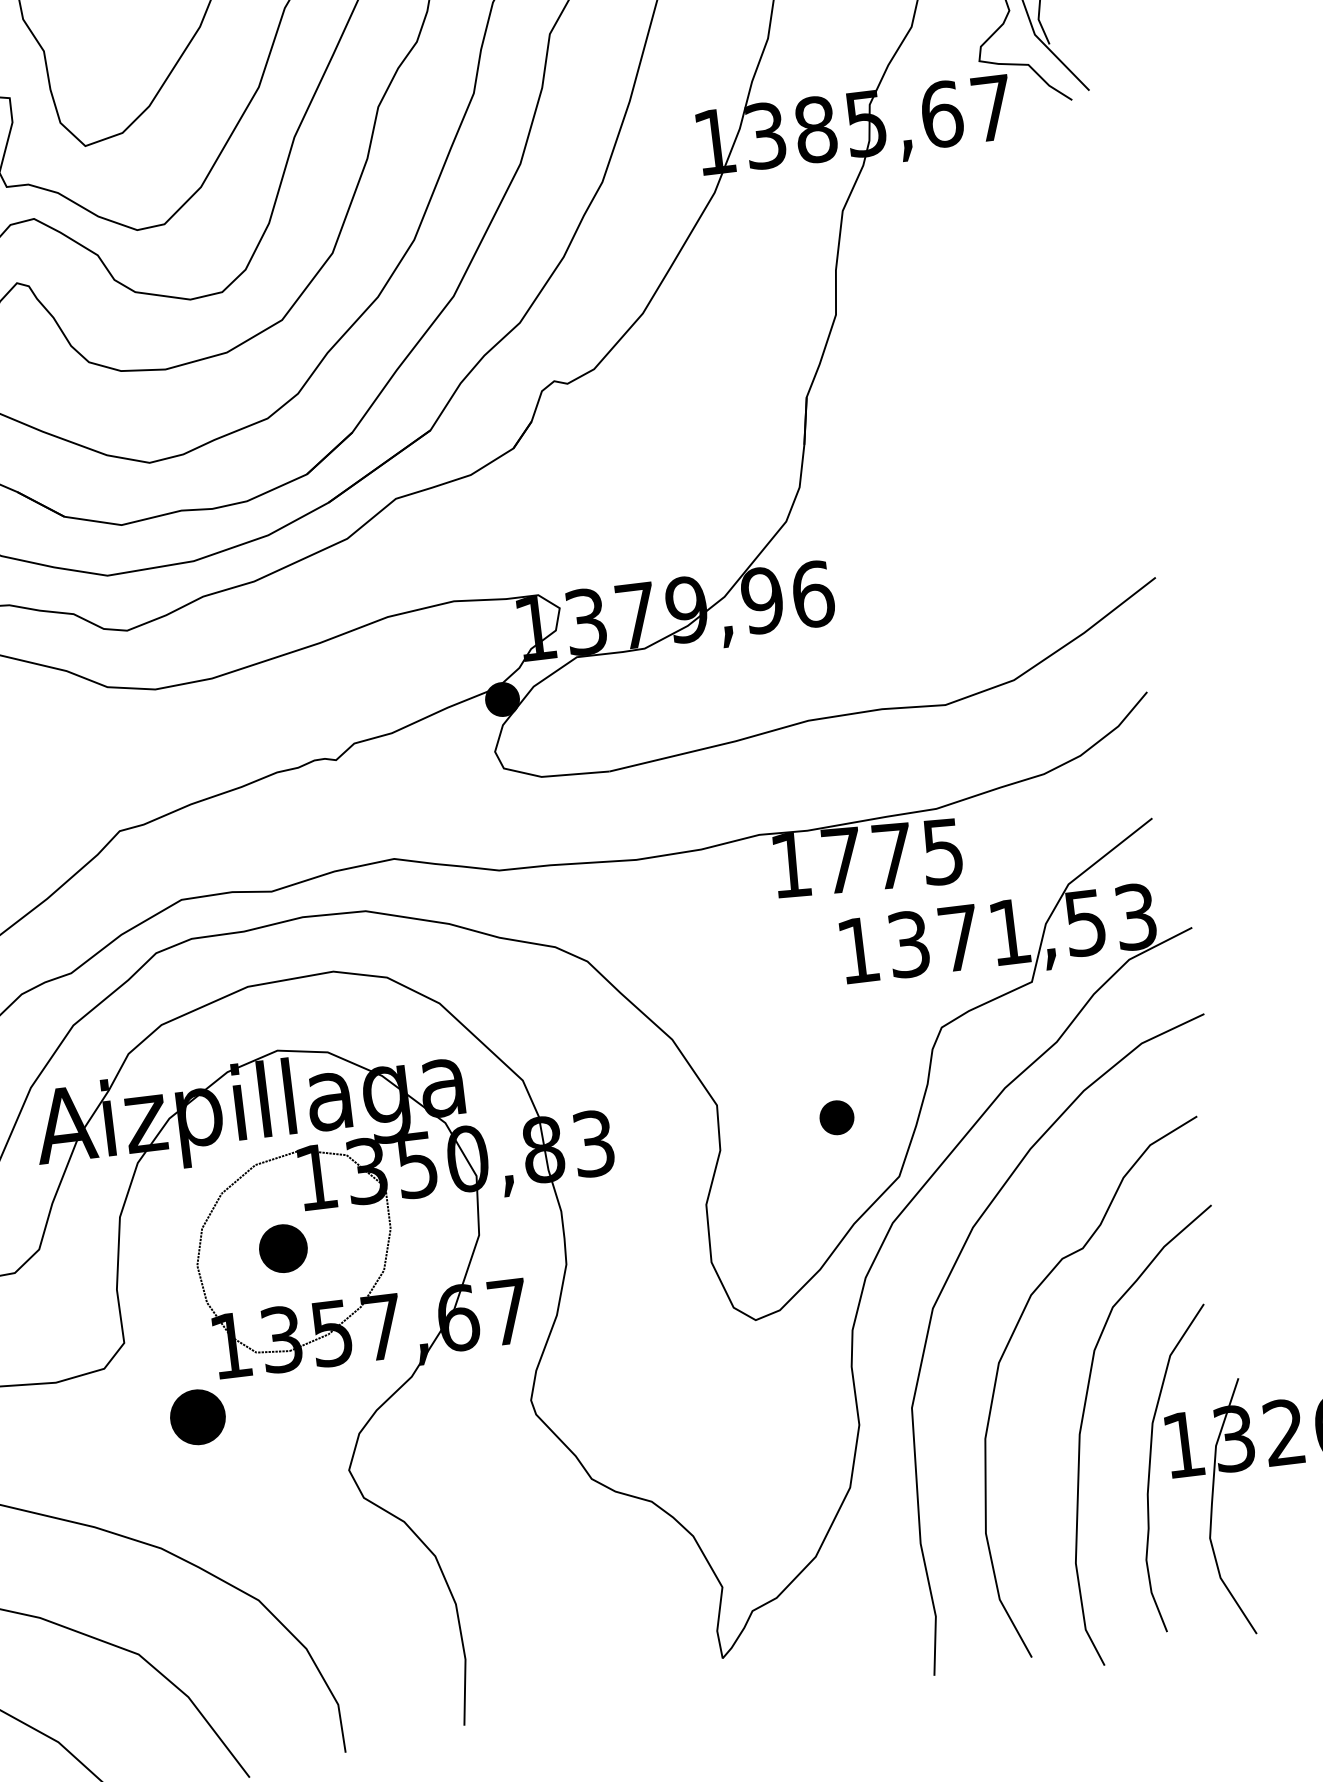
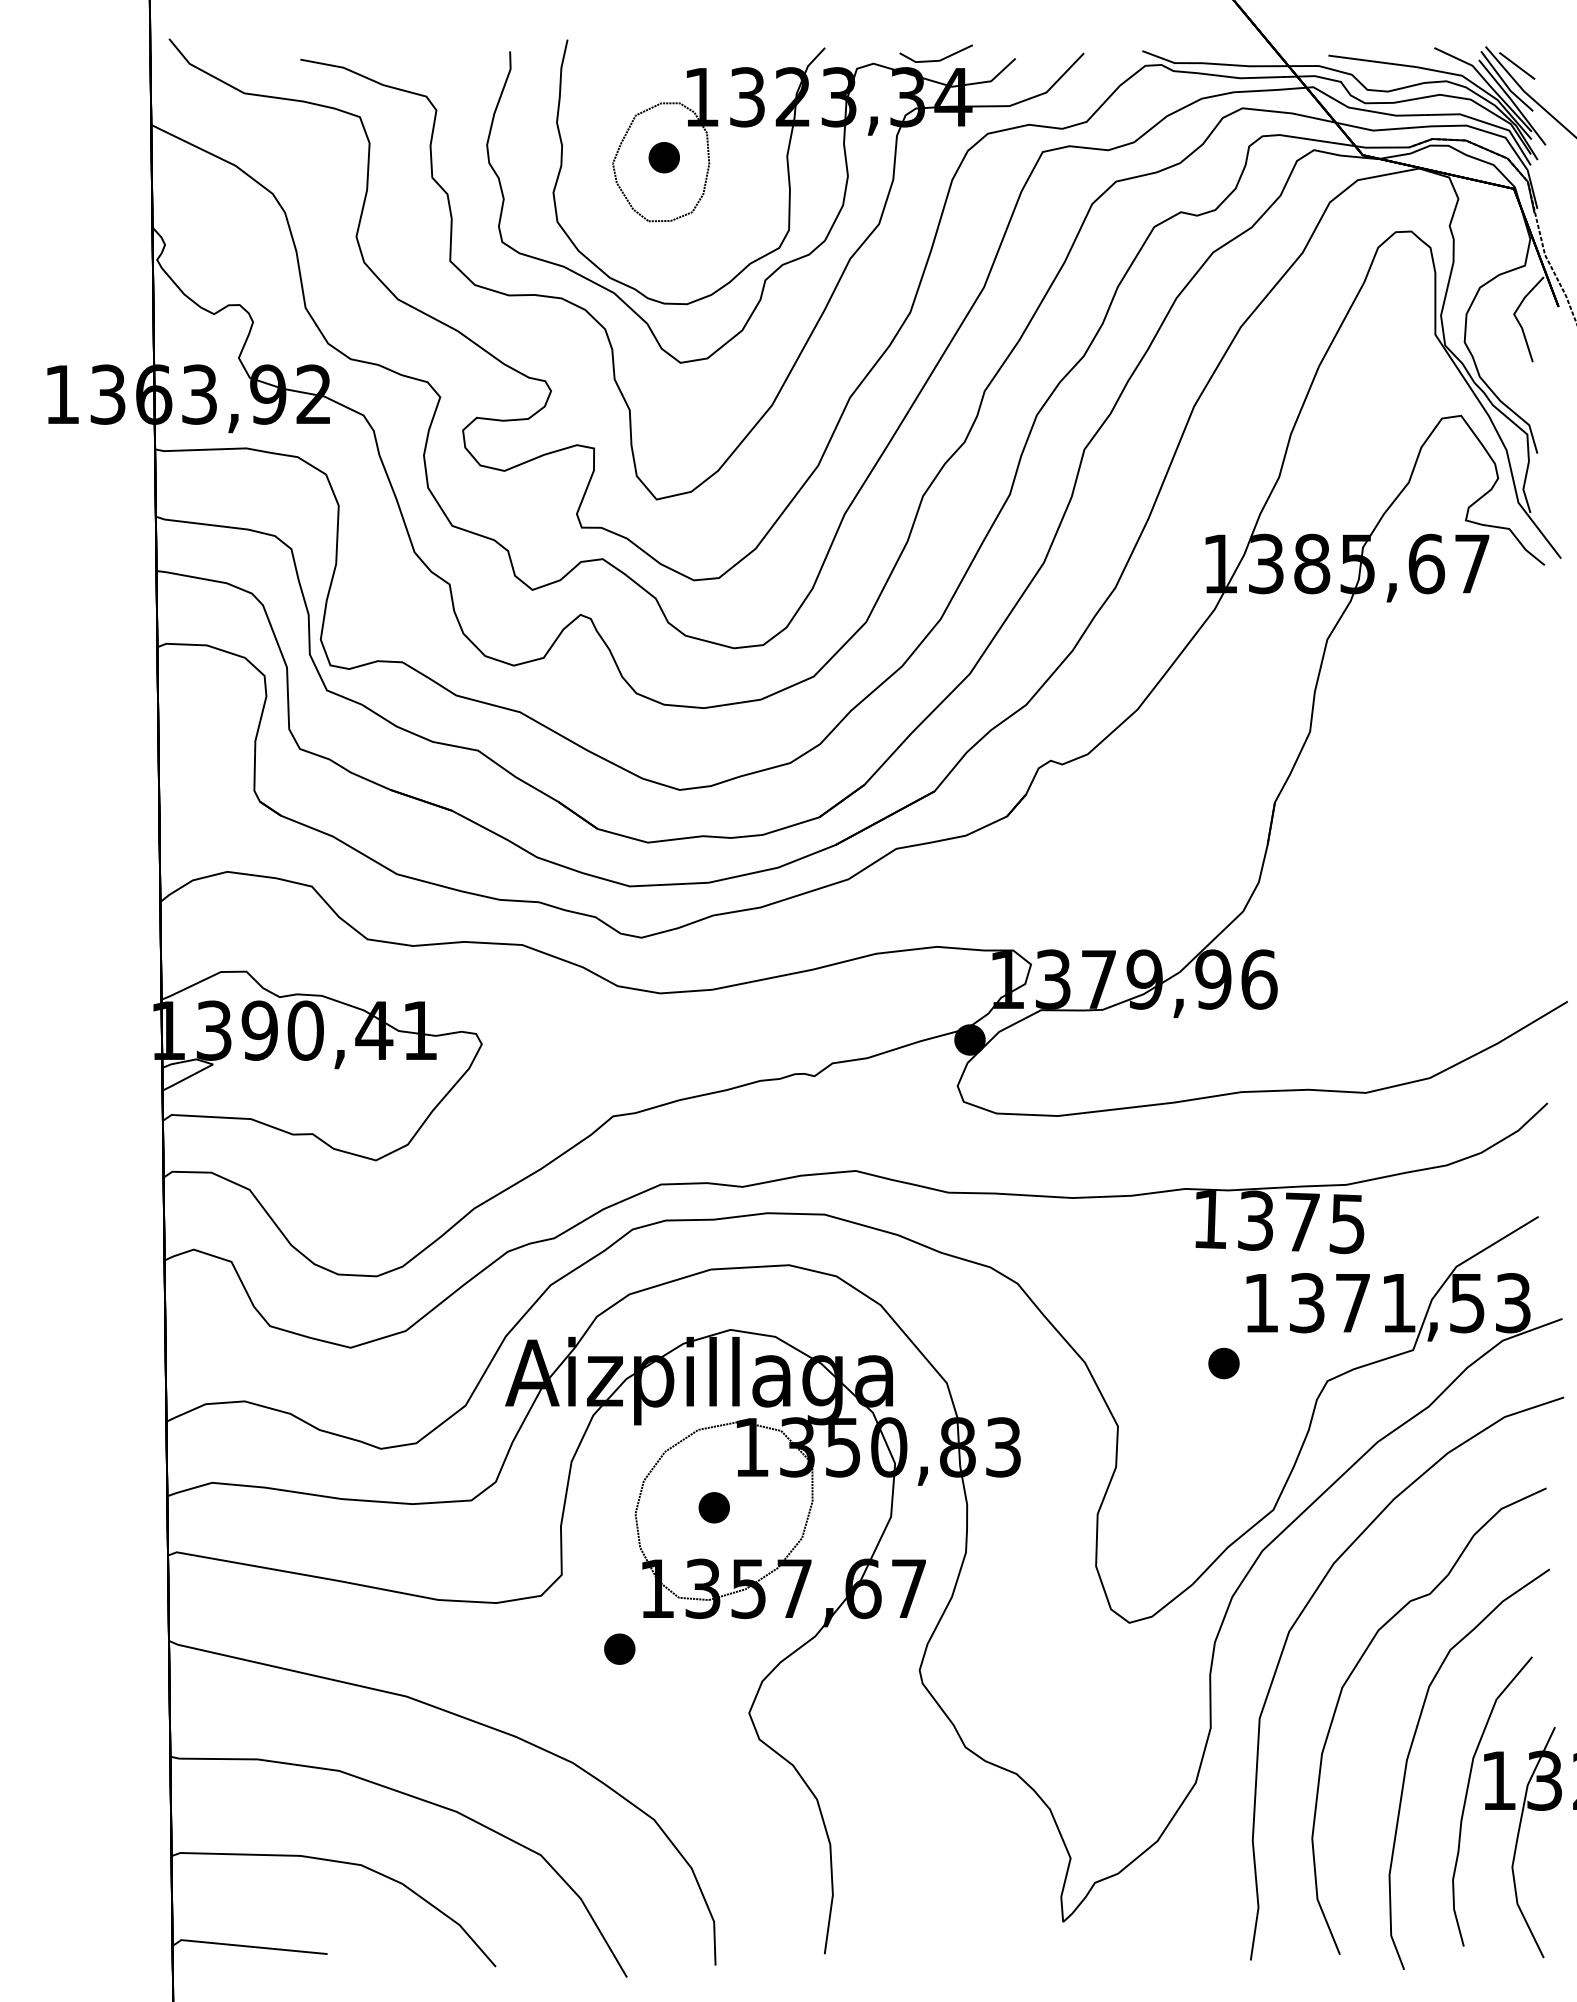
text: (842, 860) -> (1256, 1220), 1775 -> 1375
part: (836, 1117) -> (1223, 1363), moved
part: (282, 1248) -> (713, 1507), size x0.71
part: (197, 1416) -> (619, 1648), size x0.62

